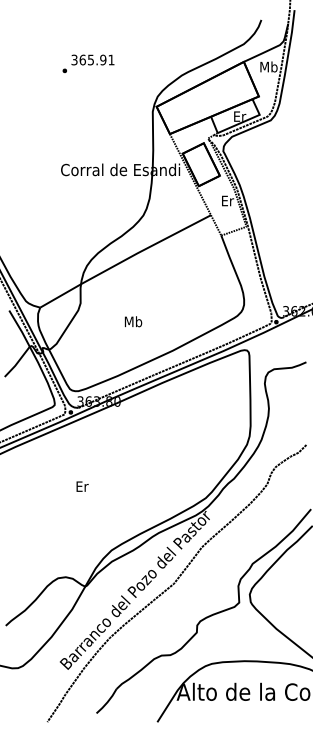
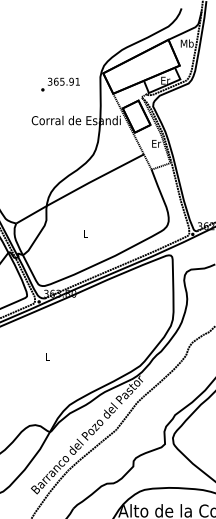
text: (88, 63) -> (60, 84), moved
text: (133, 321) -> (85, 233), Mb -> L
text: (82, 486) -> (47, 357), Er -> L

